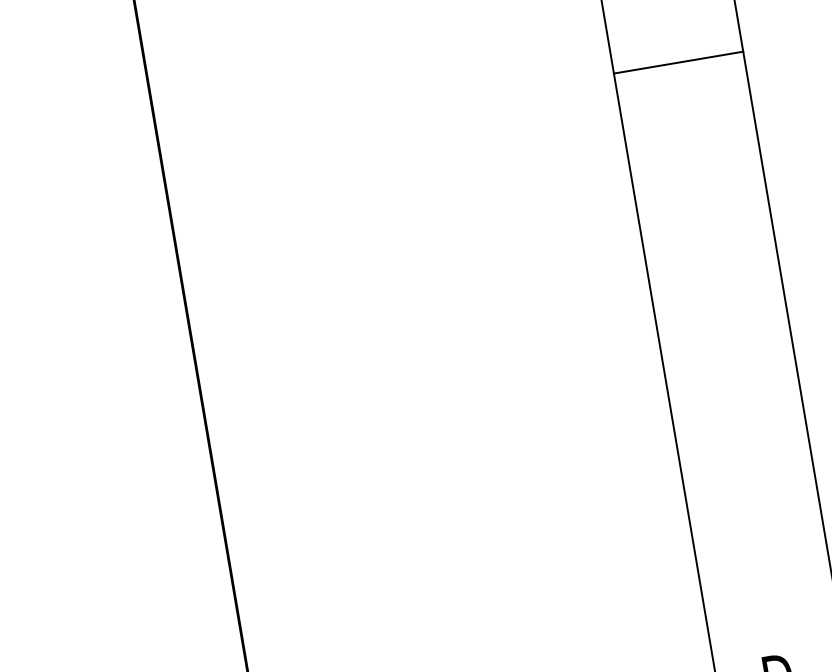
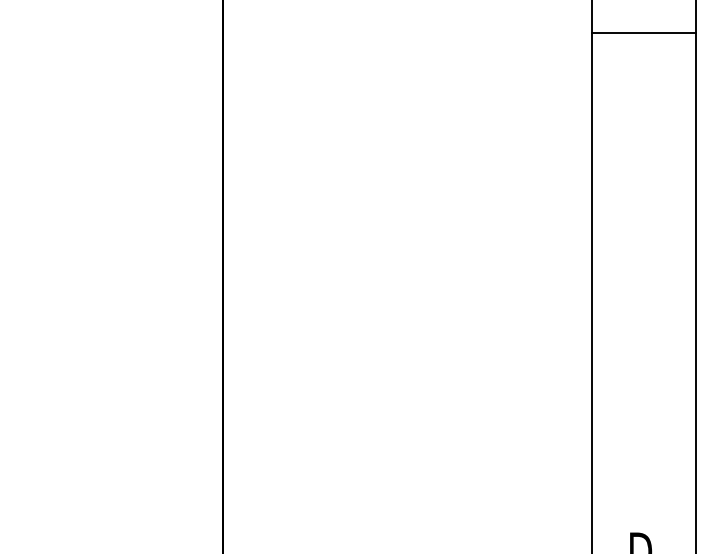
line: (677, 62) -> (643, 32), moved

